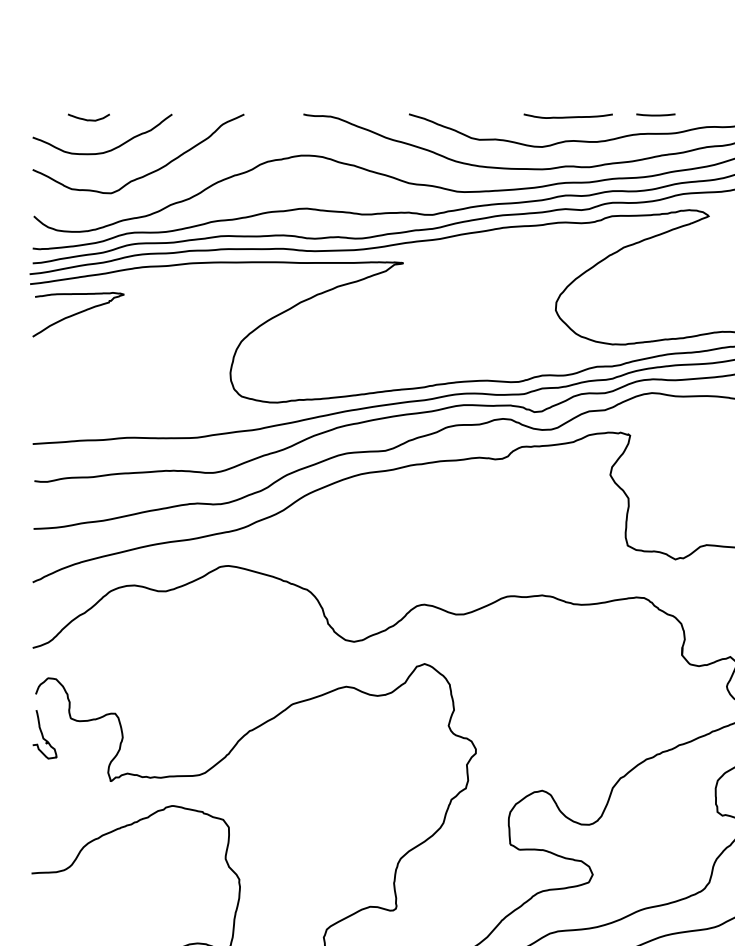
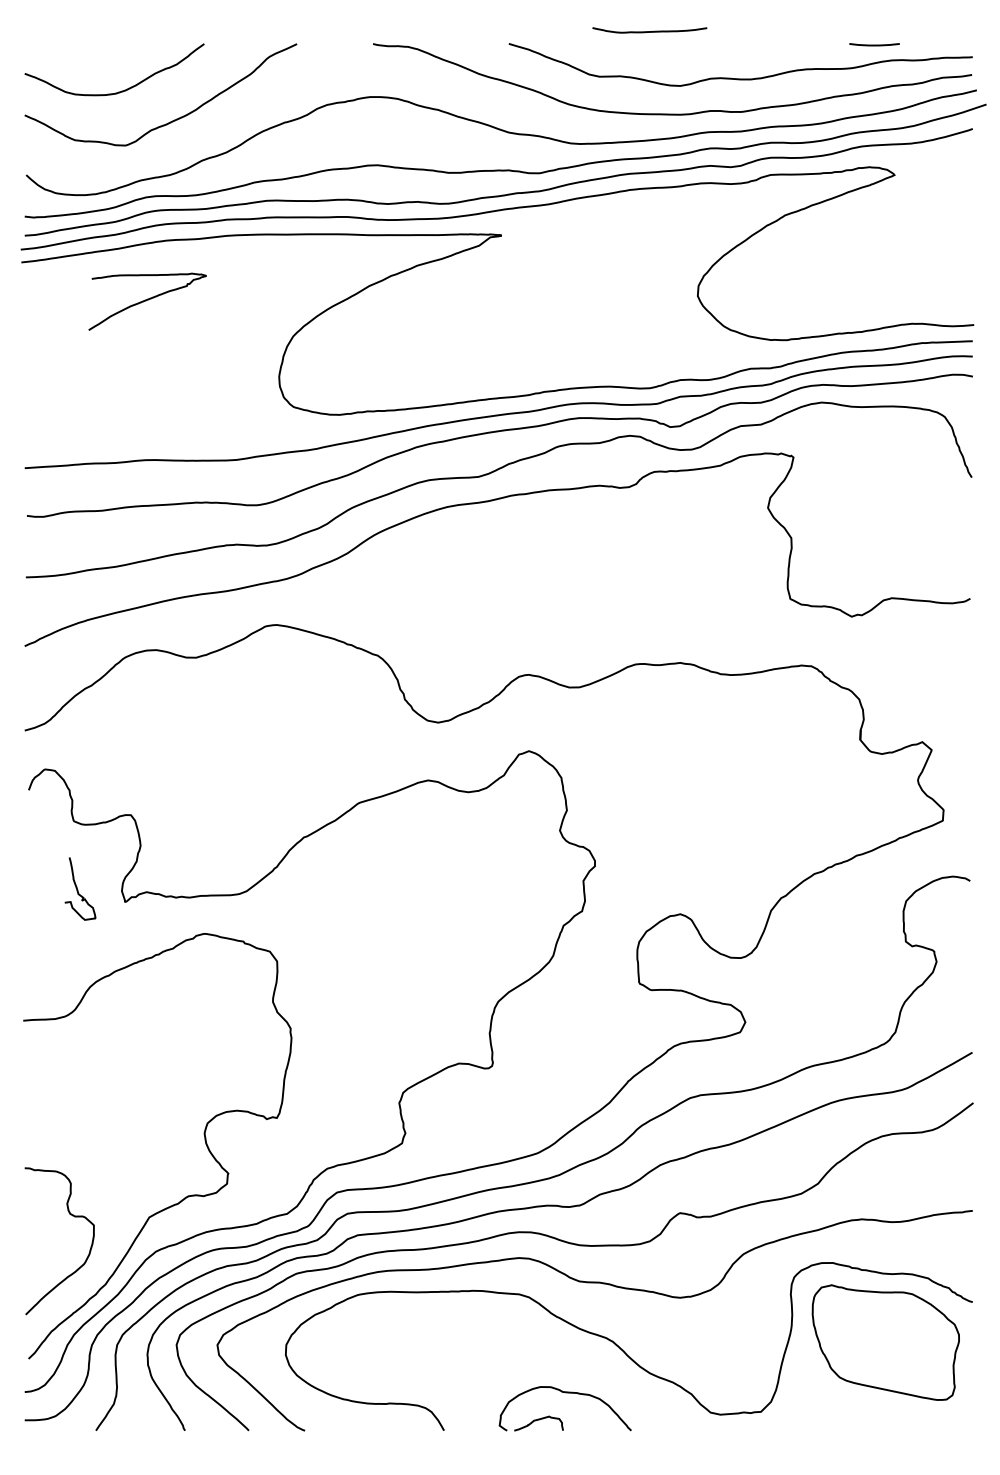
line: (655, 114) -> (874, 44), moved
curve: (568, 117) -> (649, 31), moved
curve: (89, 119) -> (97, 50), removed
curve: (78, 313) -> (147, 300), moved
curve: (43, 734) -> (78, 889), moved

